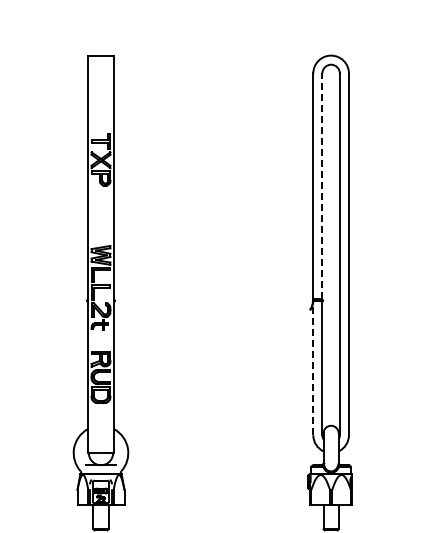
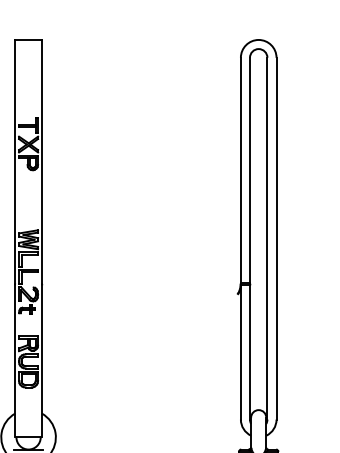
line: (322, 186) -> (250, 170), dashed -> solid
line: (313, 367) -> (241, 351), dashed -> solid

